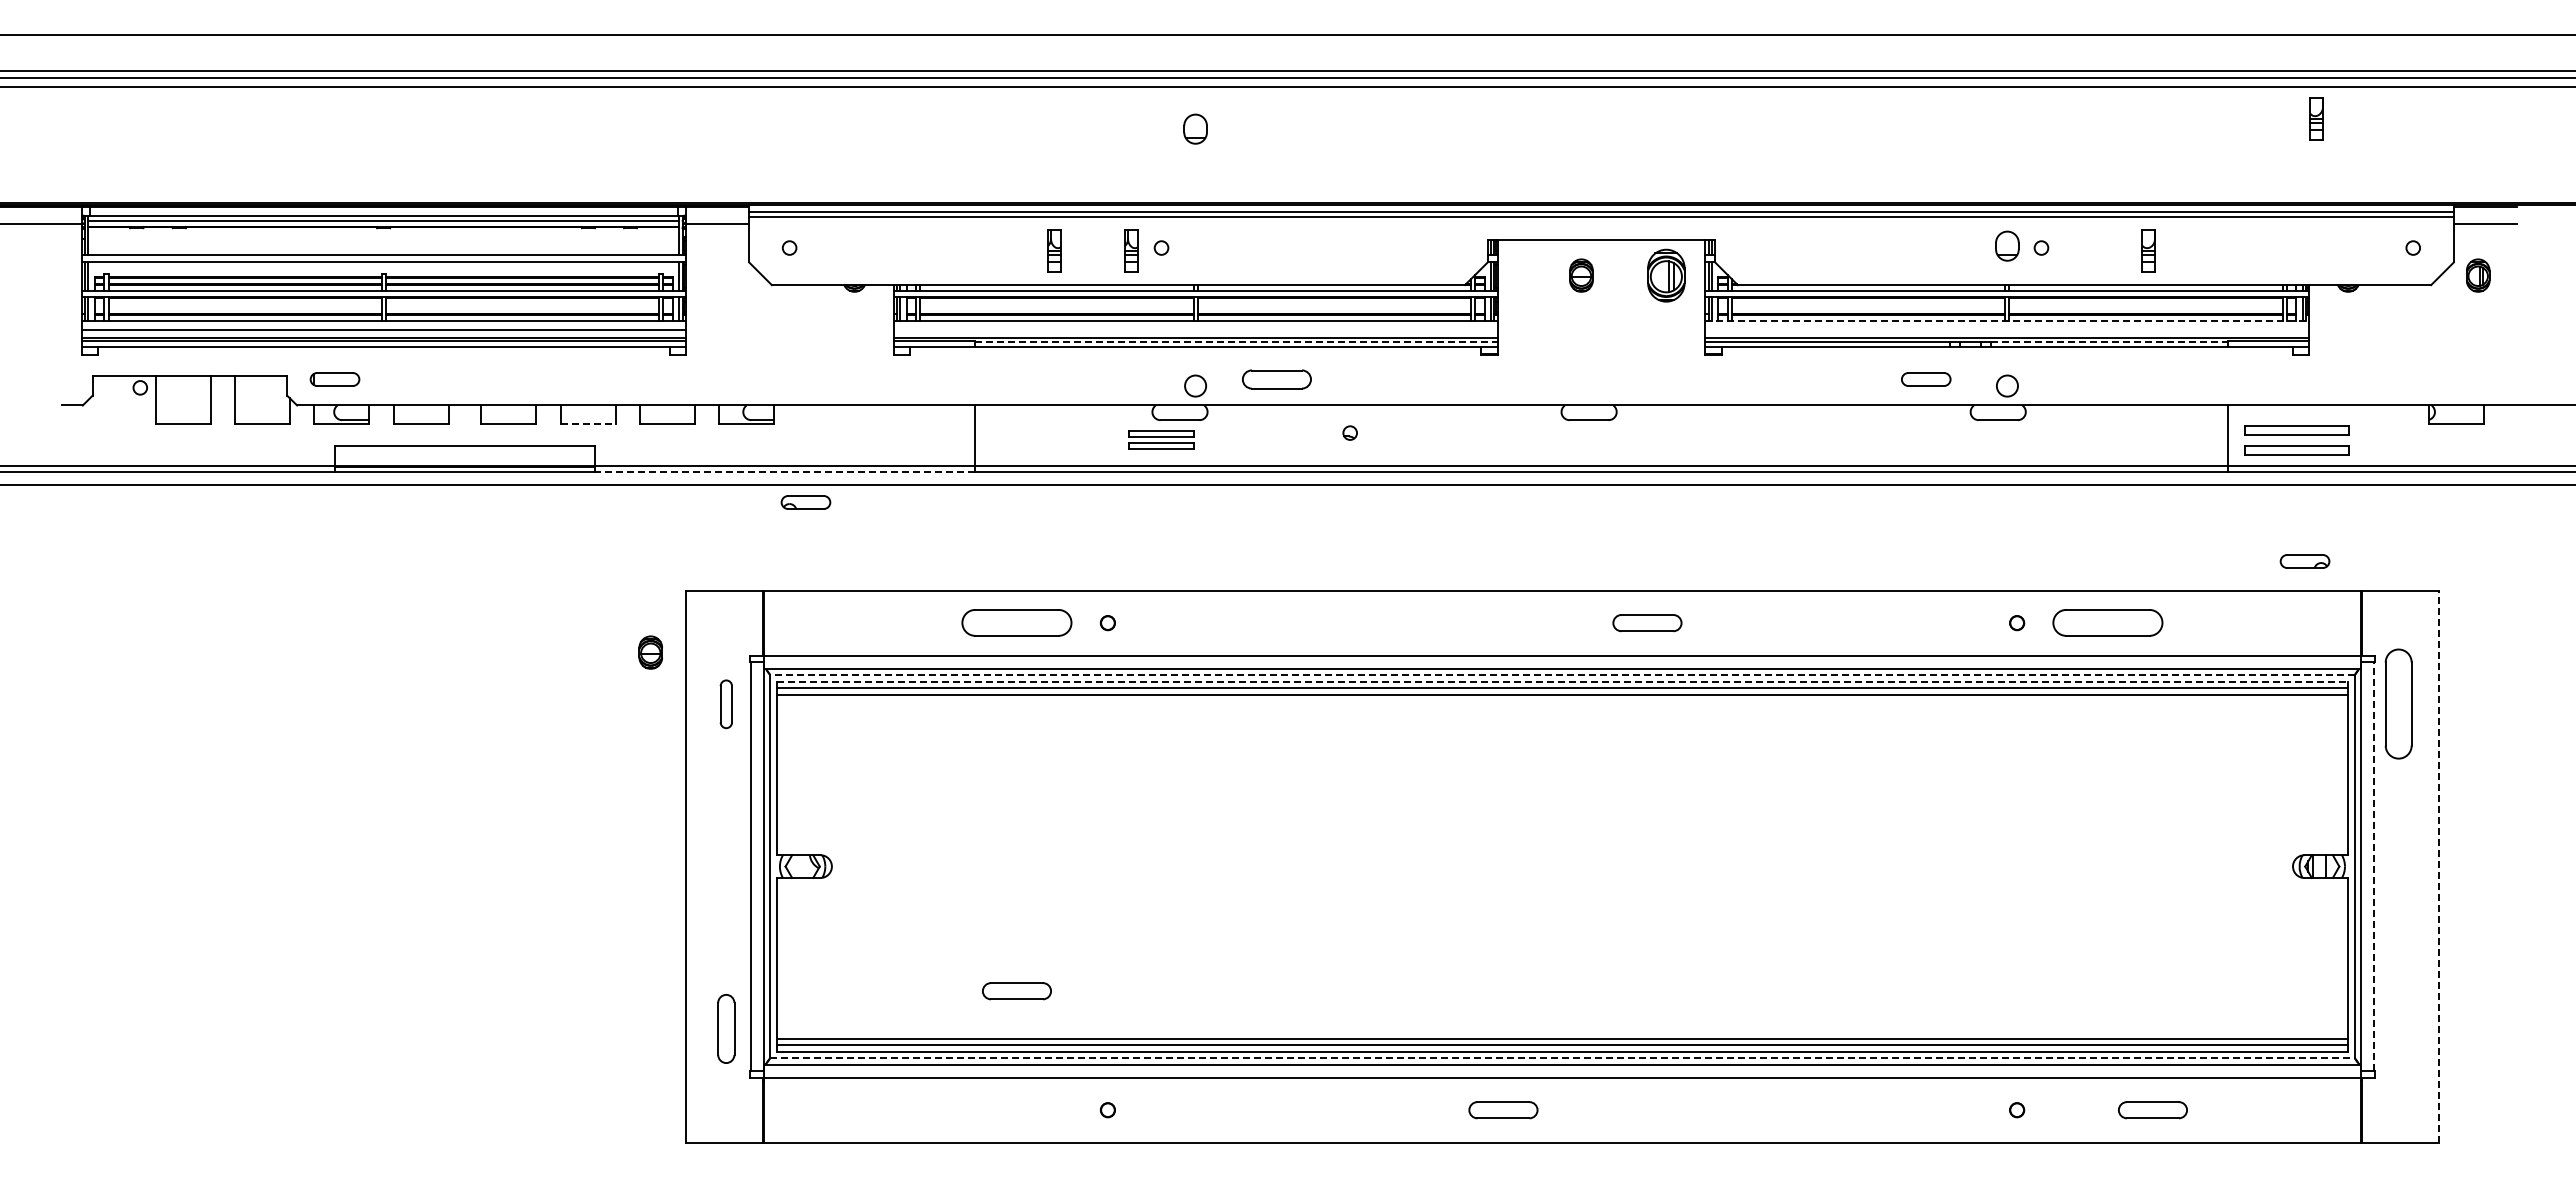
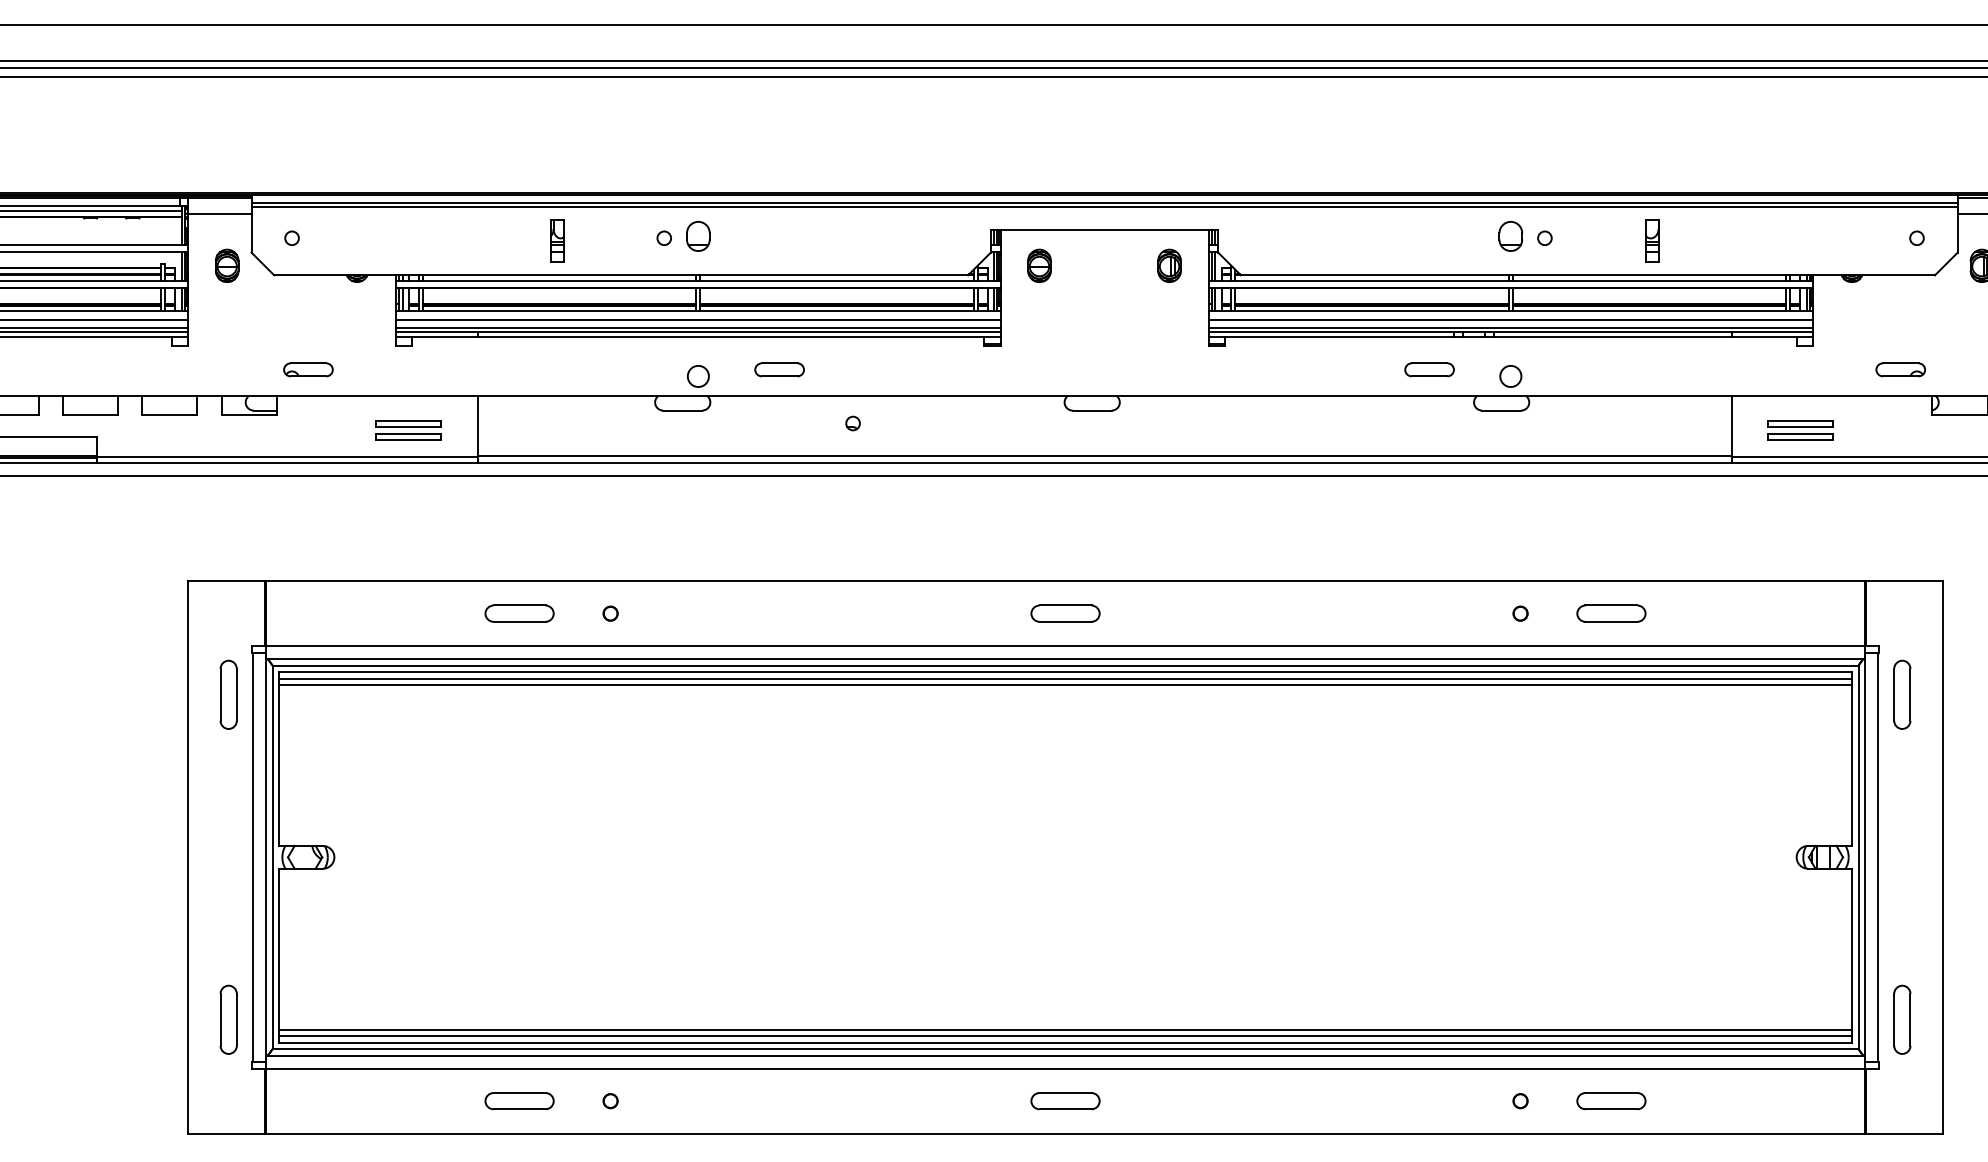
part: (2316, 118) -> (1820, 108), removed
part: (1195, 128) -> (698, 235), moved
part: (1131, 250) -> (634, 240), removed
part: (1581, 275) -> (1039, 265), moved
part: (1666, 275) -> (1169, 265), size x0.62
line: (2007, 321) -> (1510, 311), dashed -> solid
line: (1195, 330) -> (698, 320), added
line: (2007, 330) -> (1510, 320), added
line: (1236, 342) -> (739, 332), dashed -> solid
line: (2109, 342) -> (1613, 332), dashed -> solid
part: (1276, 379) -> (779, 369), size x0.71
line: (588, 424) -> (90, 414), dashed -> solid
part: (1161, 439) -> (409, 429), moved
part: (2296, 439) -> (1800, 429), size x0.62
line: (784, 472) -> (286, 462), dashed -> solid
part: (805, 502) -> (307, 369), moved
part: (2304, 561) -> (1900, 369), moved
part: (1016, 623) -> (519, 614), size x0.62
part: (1647, 623) -> (1065, 614), moved
part: (2107, 623) -> (1611, 614), size x0.62
part: (650, 652) -> (226, 265), moved
line: (1562, 675) -> (1065, 666), dashed -> solid
line: (1562, 681) -> (1065, 672), dashed -> solid
part: (726, 704) -> (228, 695), size x1.43
part: (2398, 704) -> (1902, 695), size x0.62
line: (2374, 866) -> (1878, 857), dashed -> solid
line: (2439, 866) -> (1943, 857), dashed -> solid
part: (1016, 991) -> (519, 1101), moved
part: (2398, 1028) -> (1902, 1019), added
line: (1563, 1058) -> (1066, 1049), dashed -> solid
part: (1503, 1110) -> (1065, 1101), moved
part: (2152, 1110) -> (1611, 1101), moved

